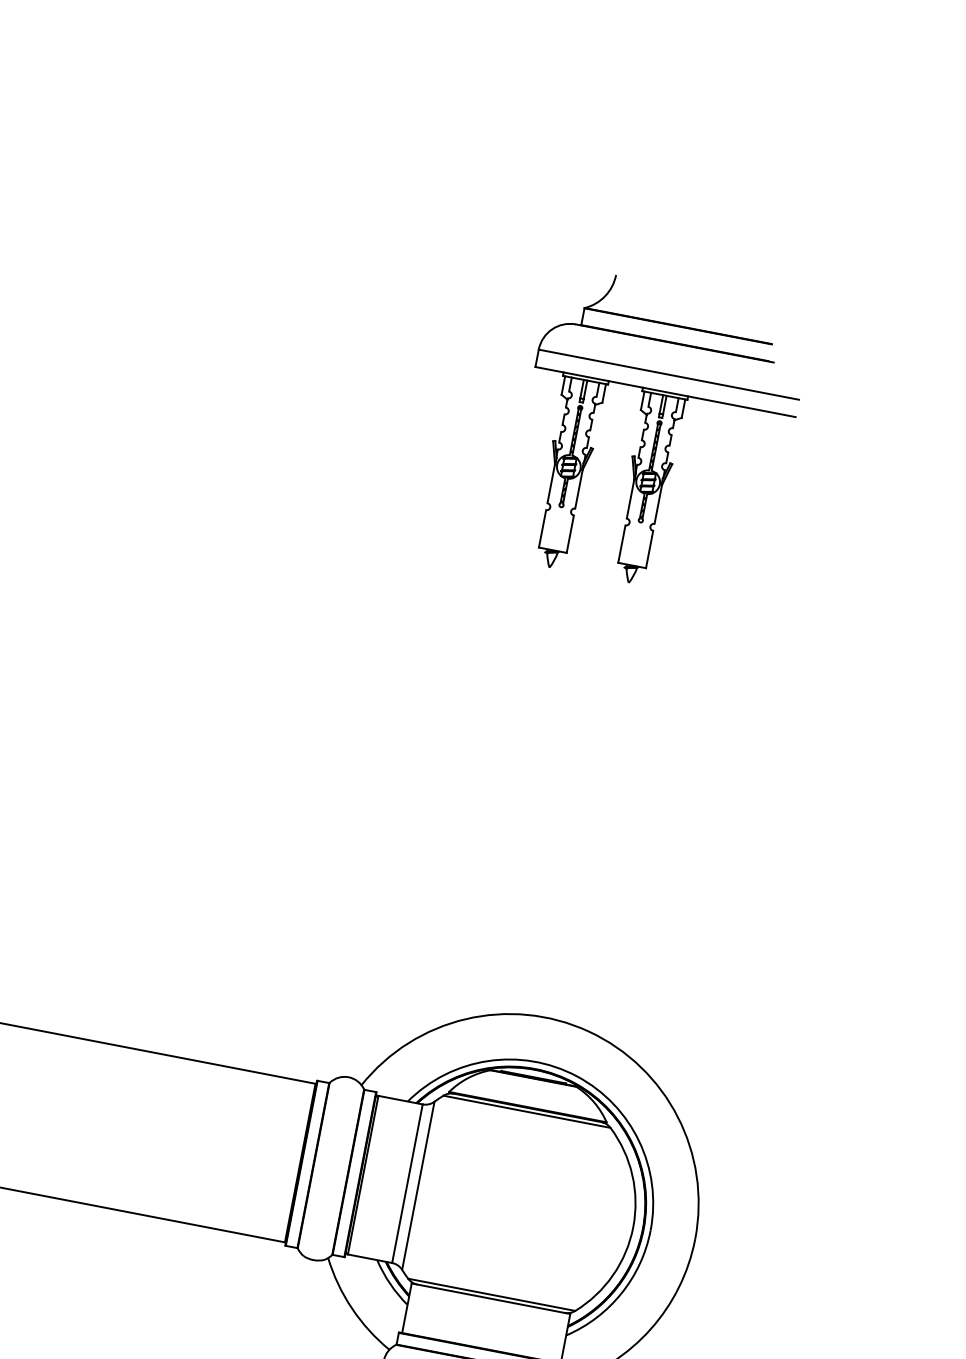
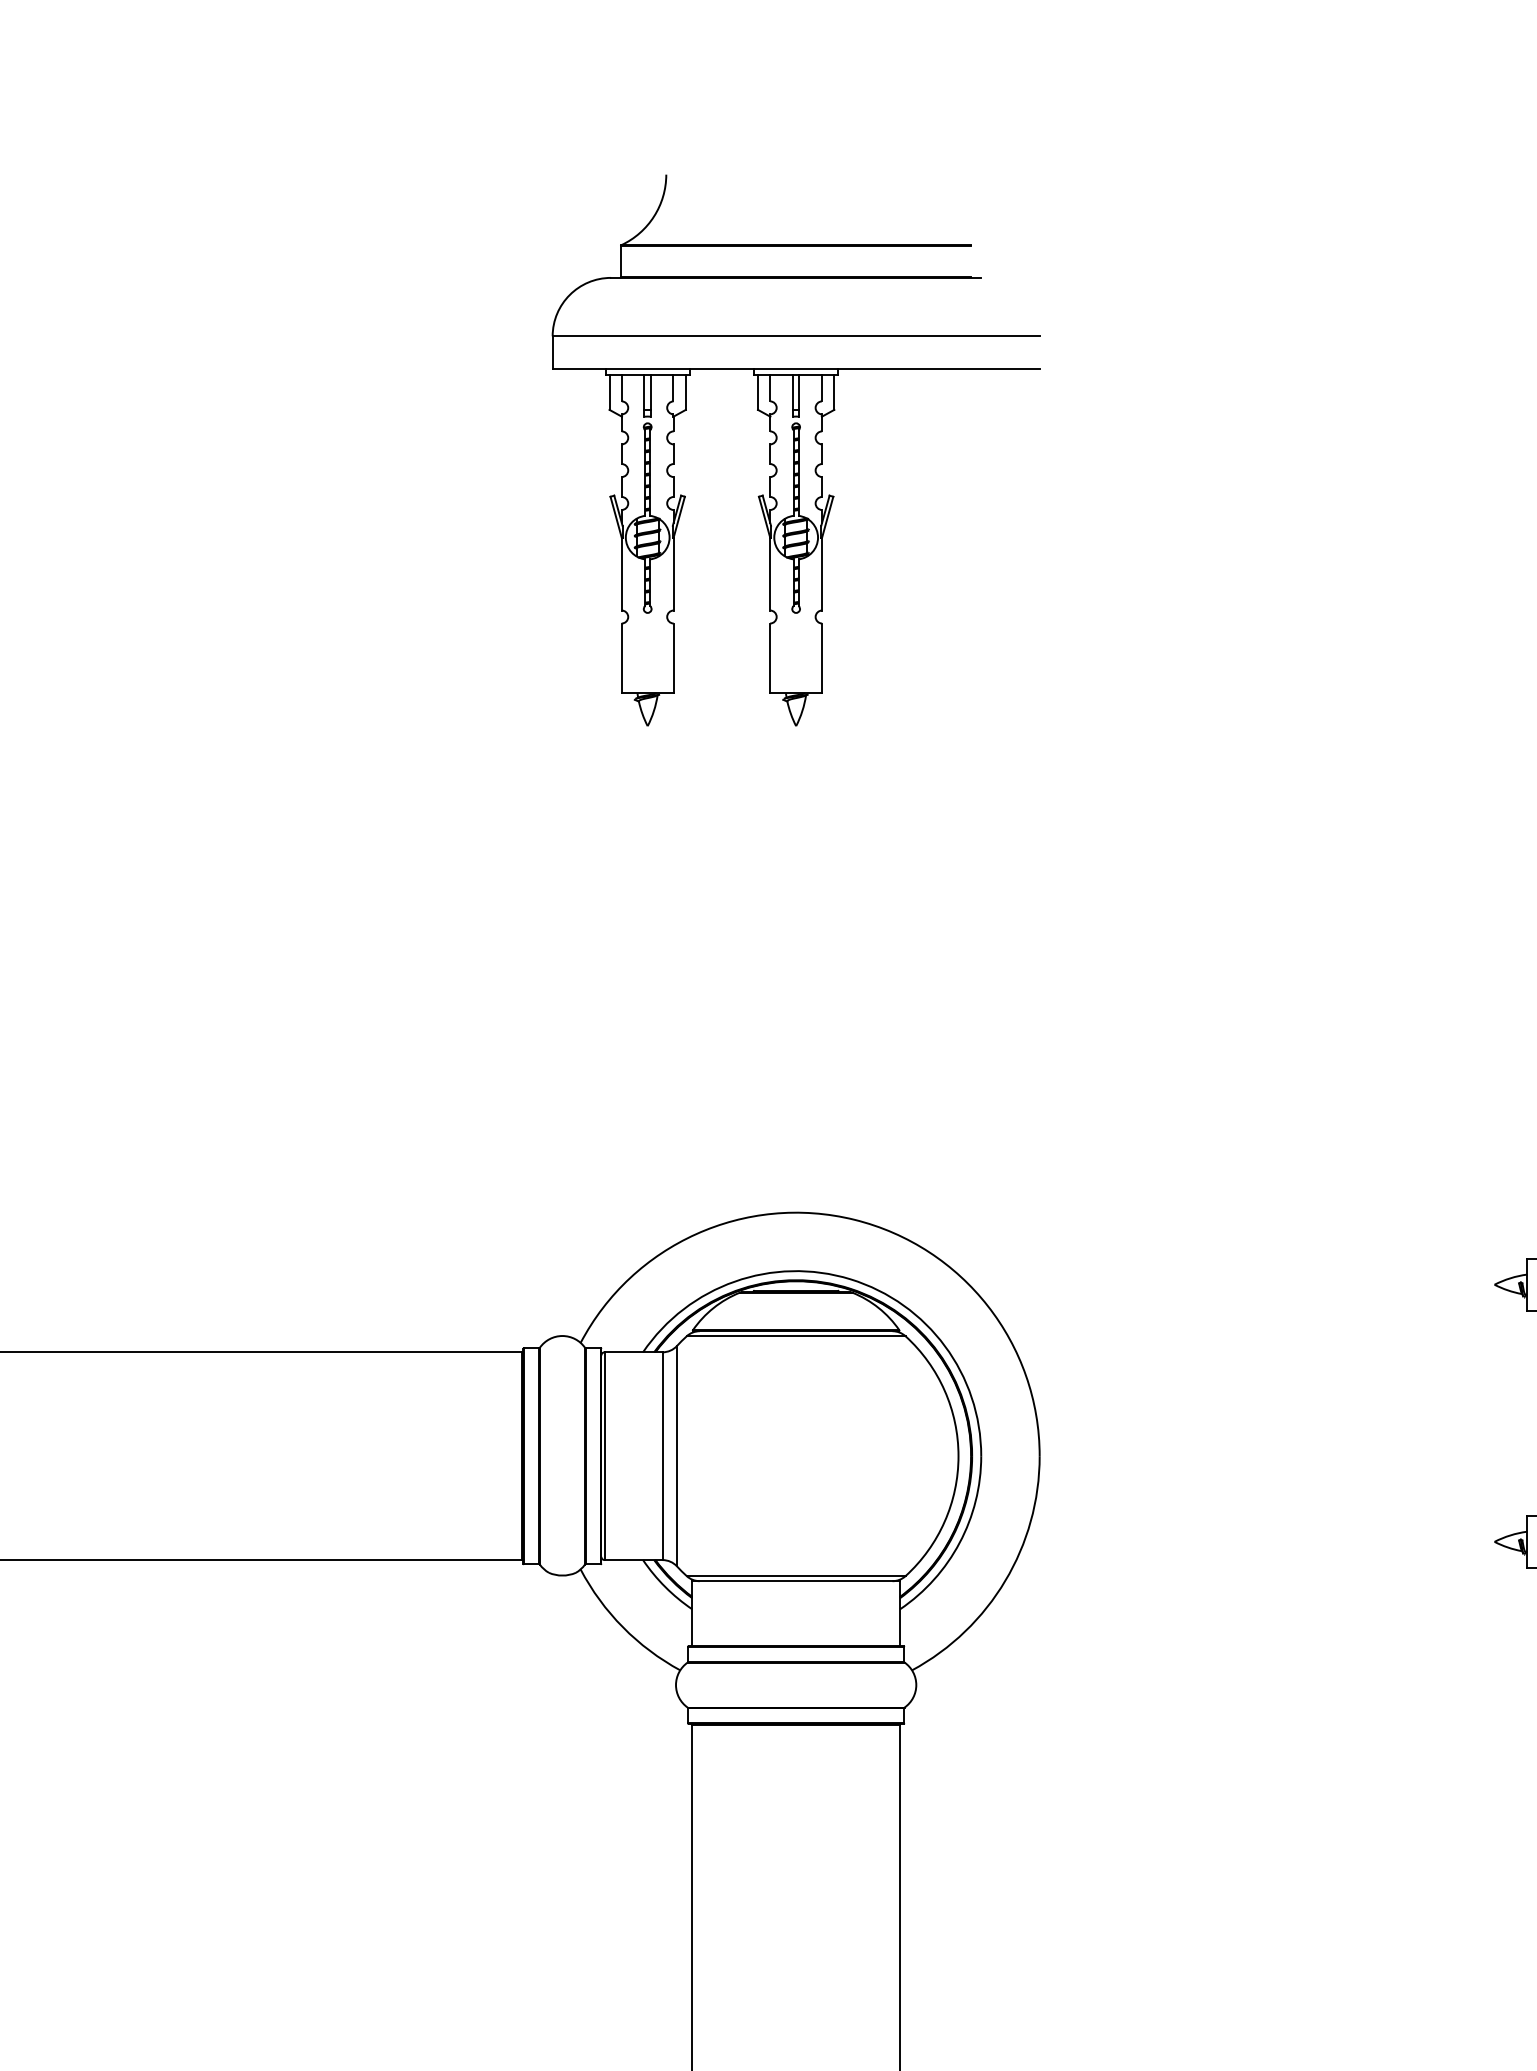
part: (656, 435) -> (795, 450), size x1.43

